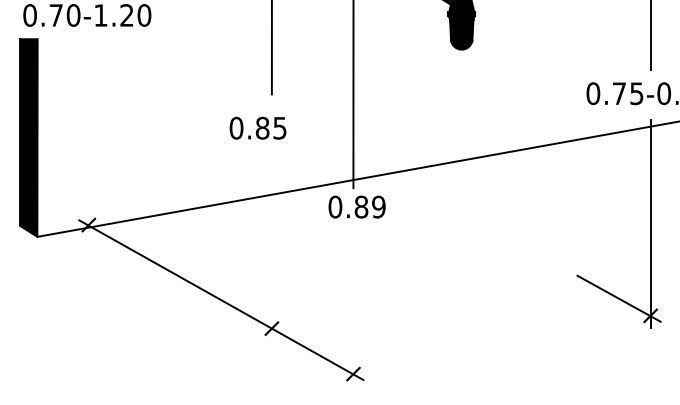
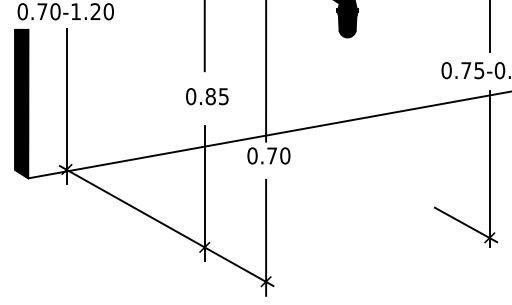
text: (258, 128) -> (207, 96), moved
line: (88, 140) -> (66, 105), added
text: (369, 206) -> (278, 155), 0.89 -> 0.70
line: (271, 256) -> (204, 193), added
line: (353, 315) -> (266, 237), added

